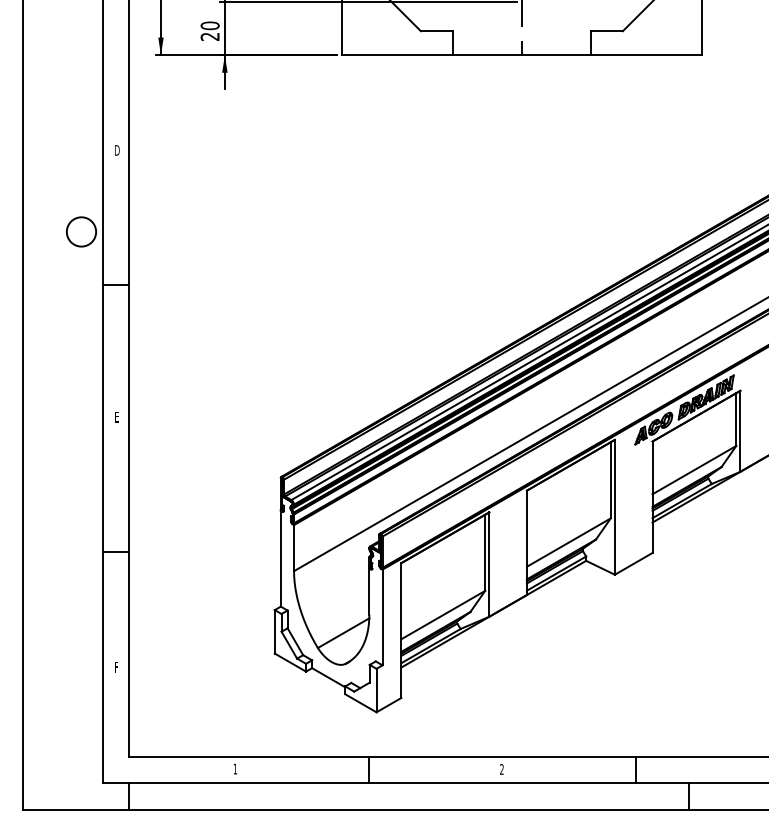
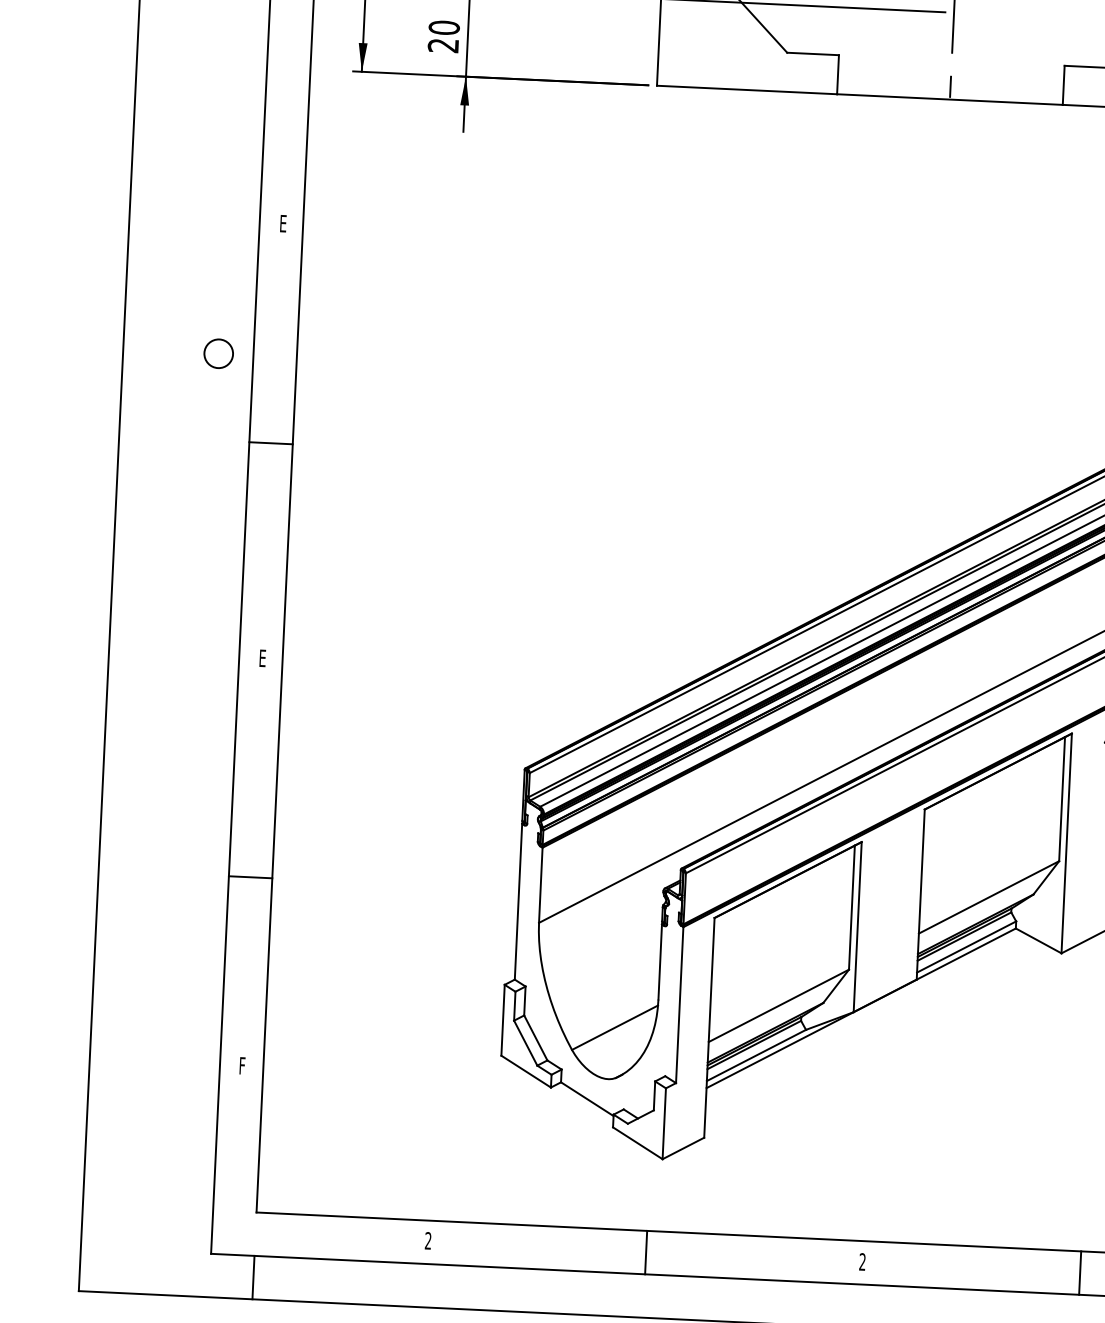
text: (117, 150) -> (283, 223), D -> E
circle: (81, 231) -> (218, 353), size x0.6
text: (235, 768) -> (428, 1239), 1 -> 2

